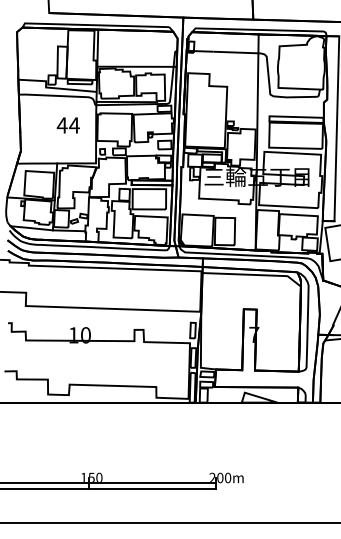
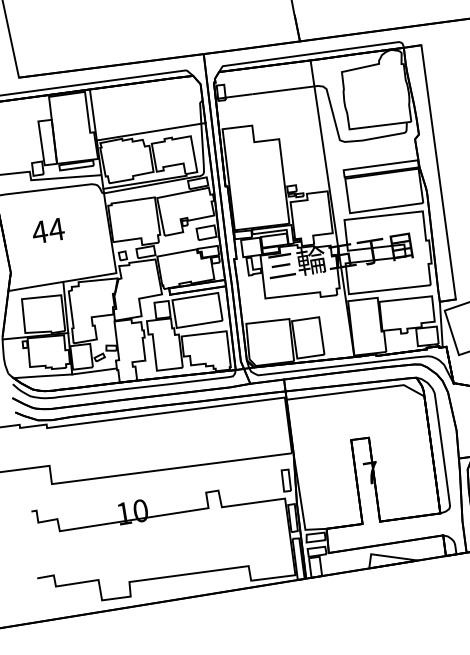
text: (67, 125) -> (47, 231), moved

